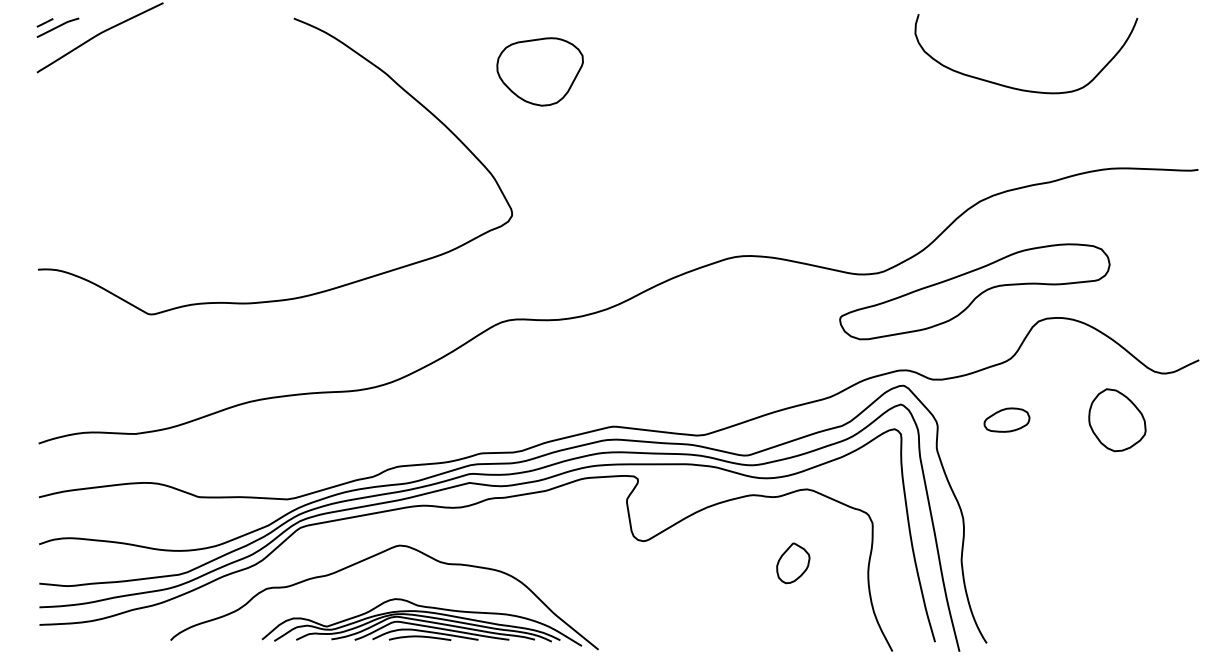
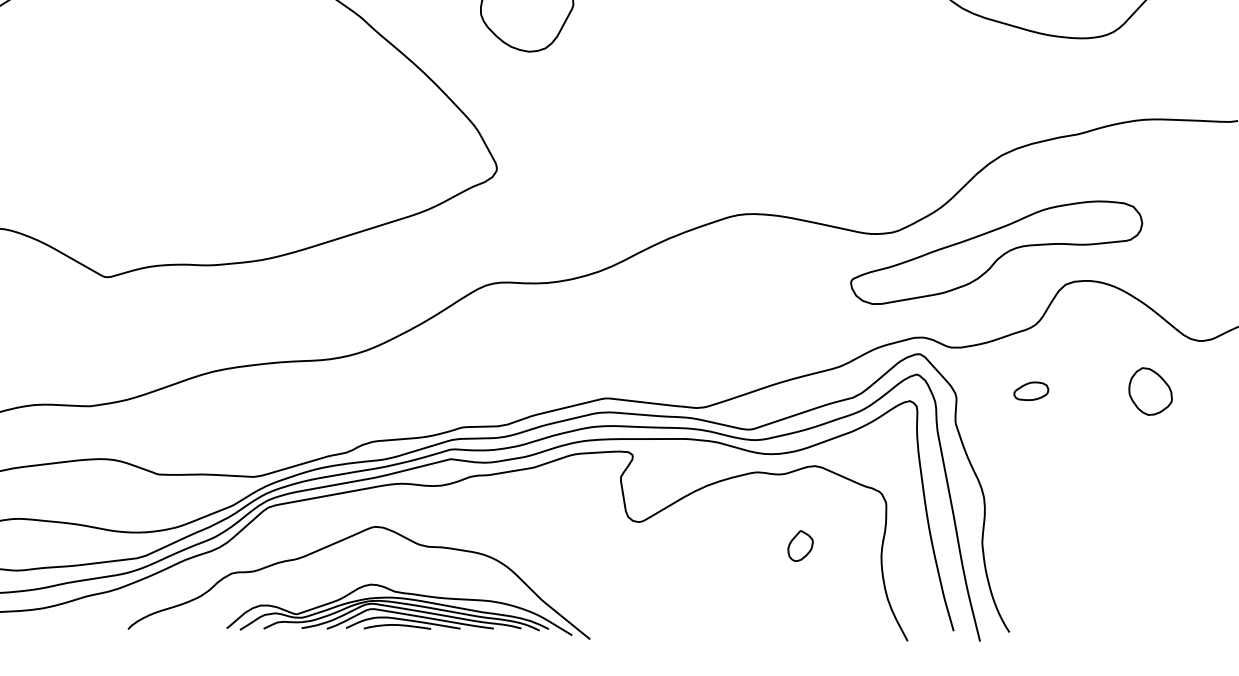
part: (1006, 419) -> (1030, 390), size x0.7
part: (1117, 420) -> (1150, 391), size x0.7
part: (793, 563) -> (800, 546), size x0.7

